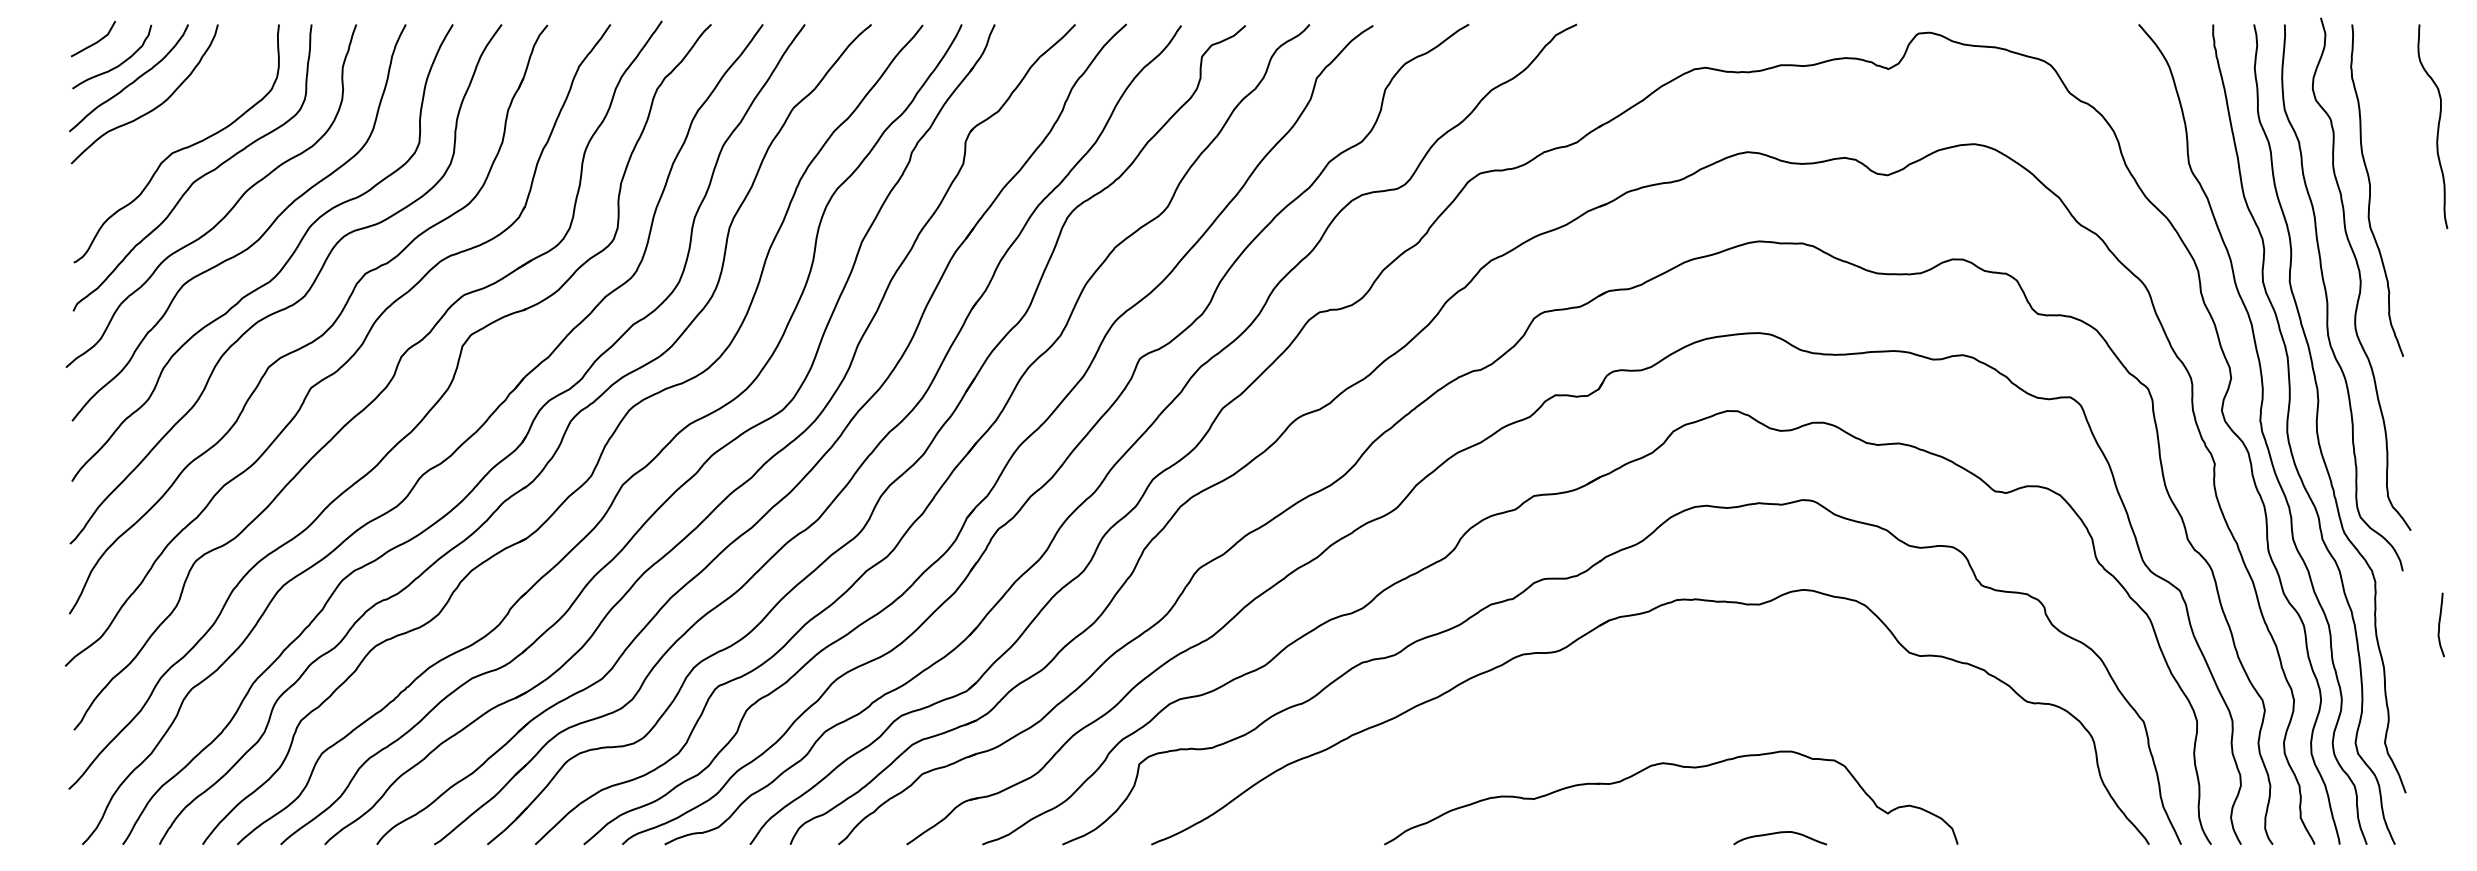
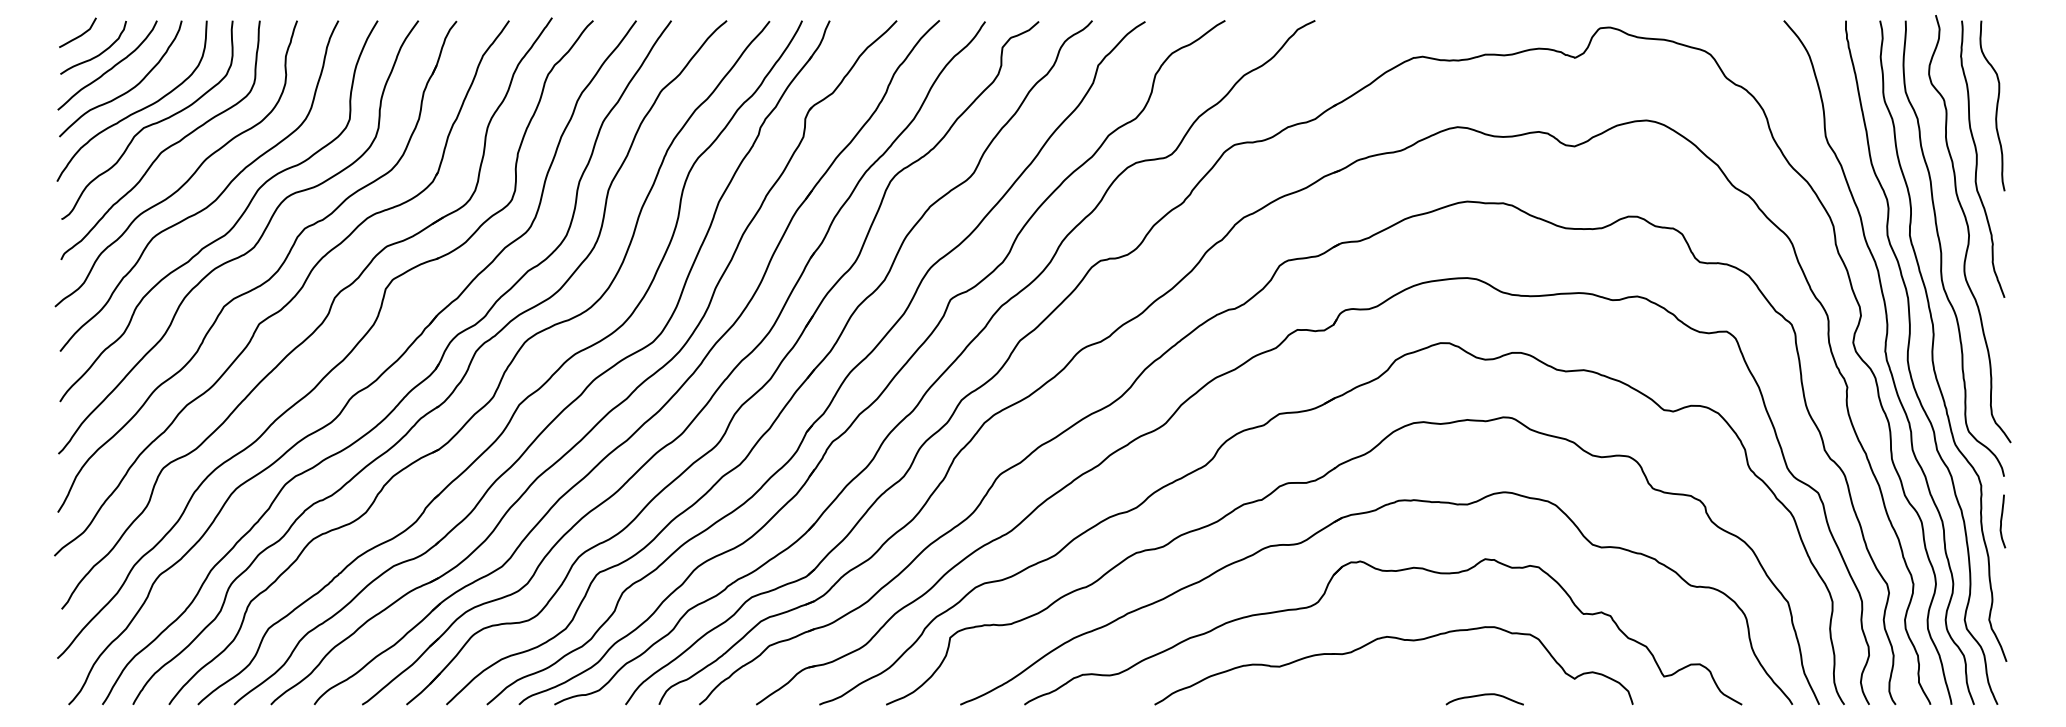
curve: (2437, 126) -> (1996, 105), moved
curve: (164, 132) -> (137, 110), added
curve: (2440, 623) -> (2002, 520), moved
part: (1661, 685) -> (1385, 572), added

